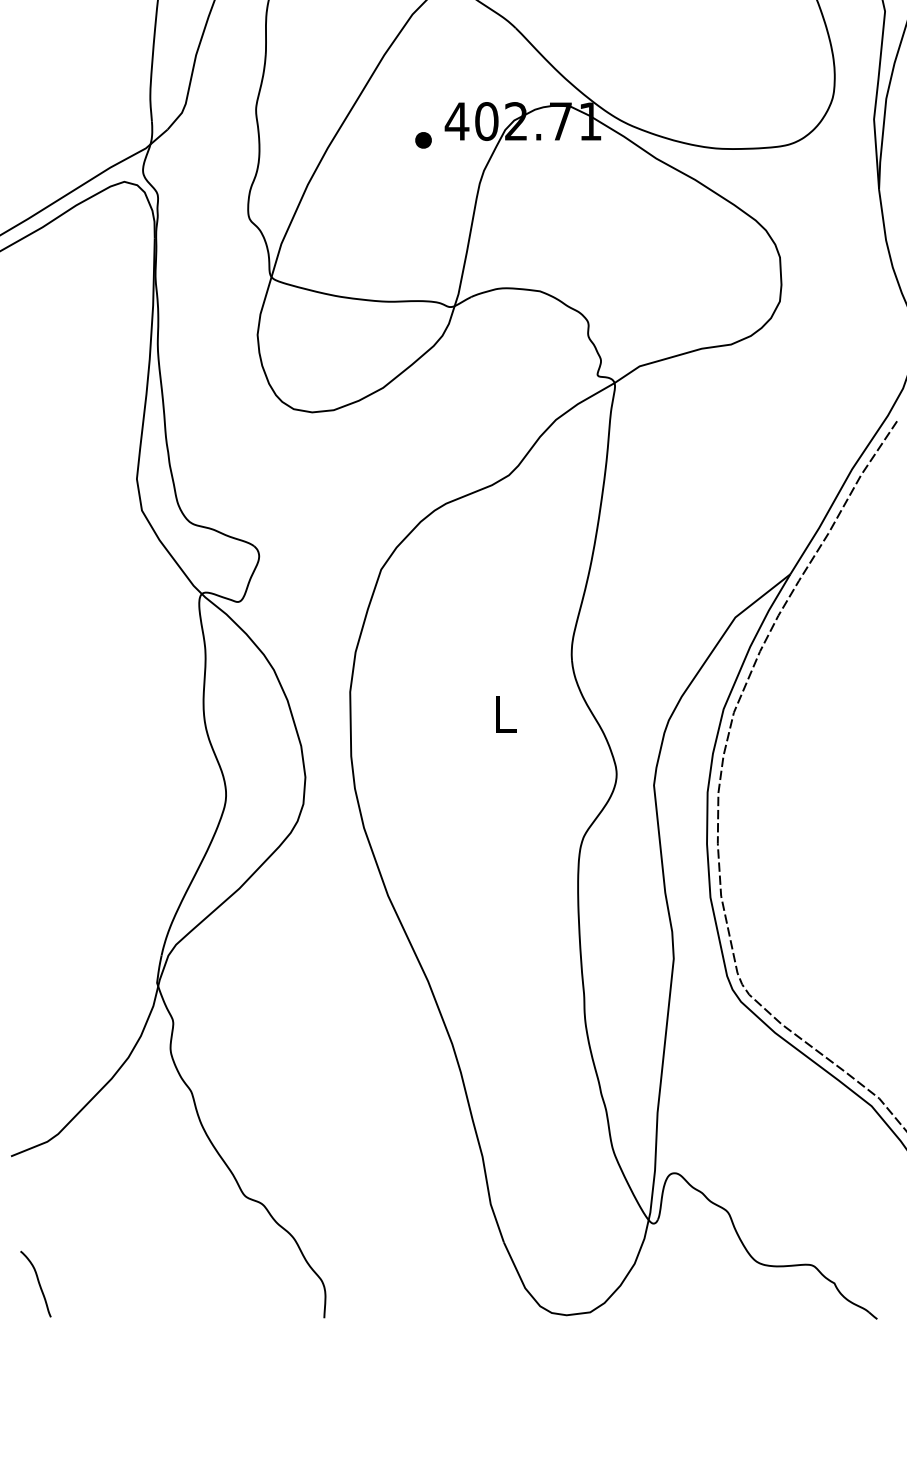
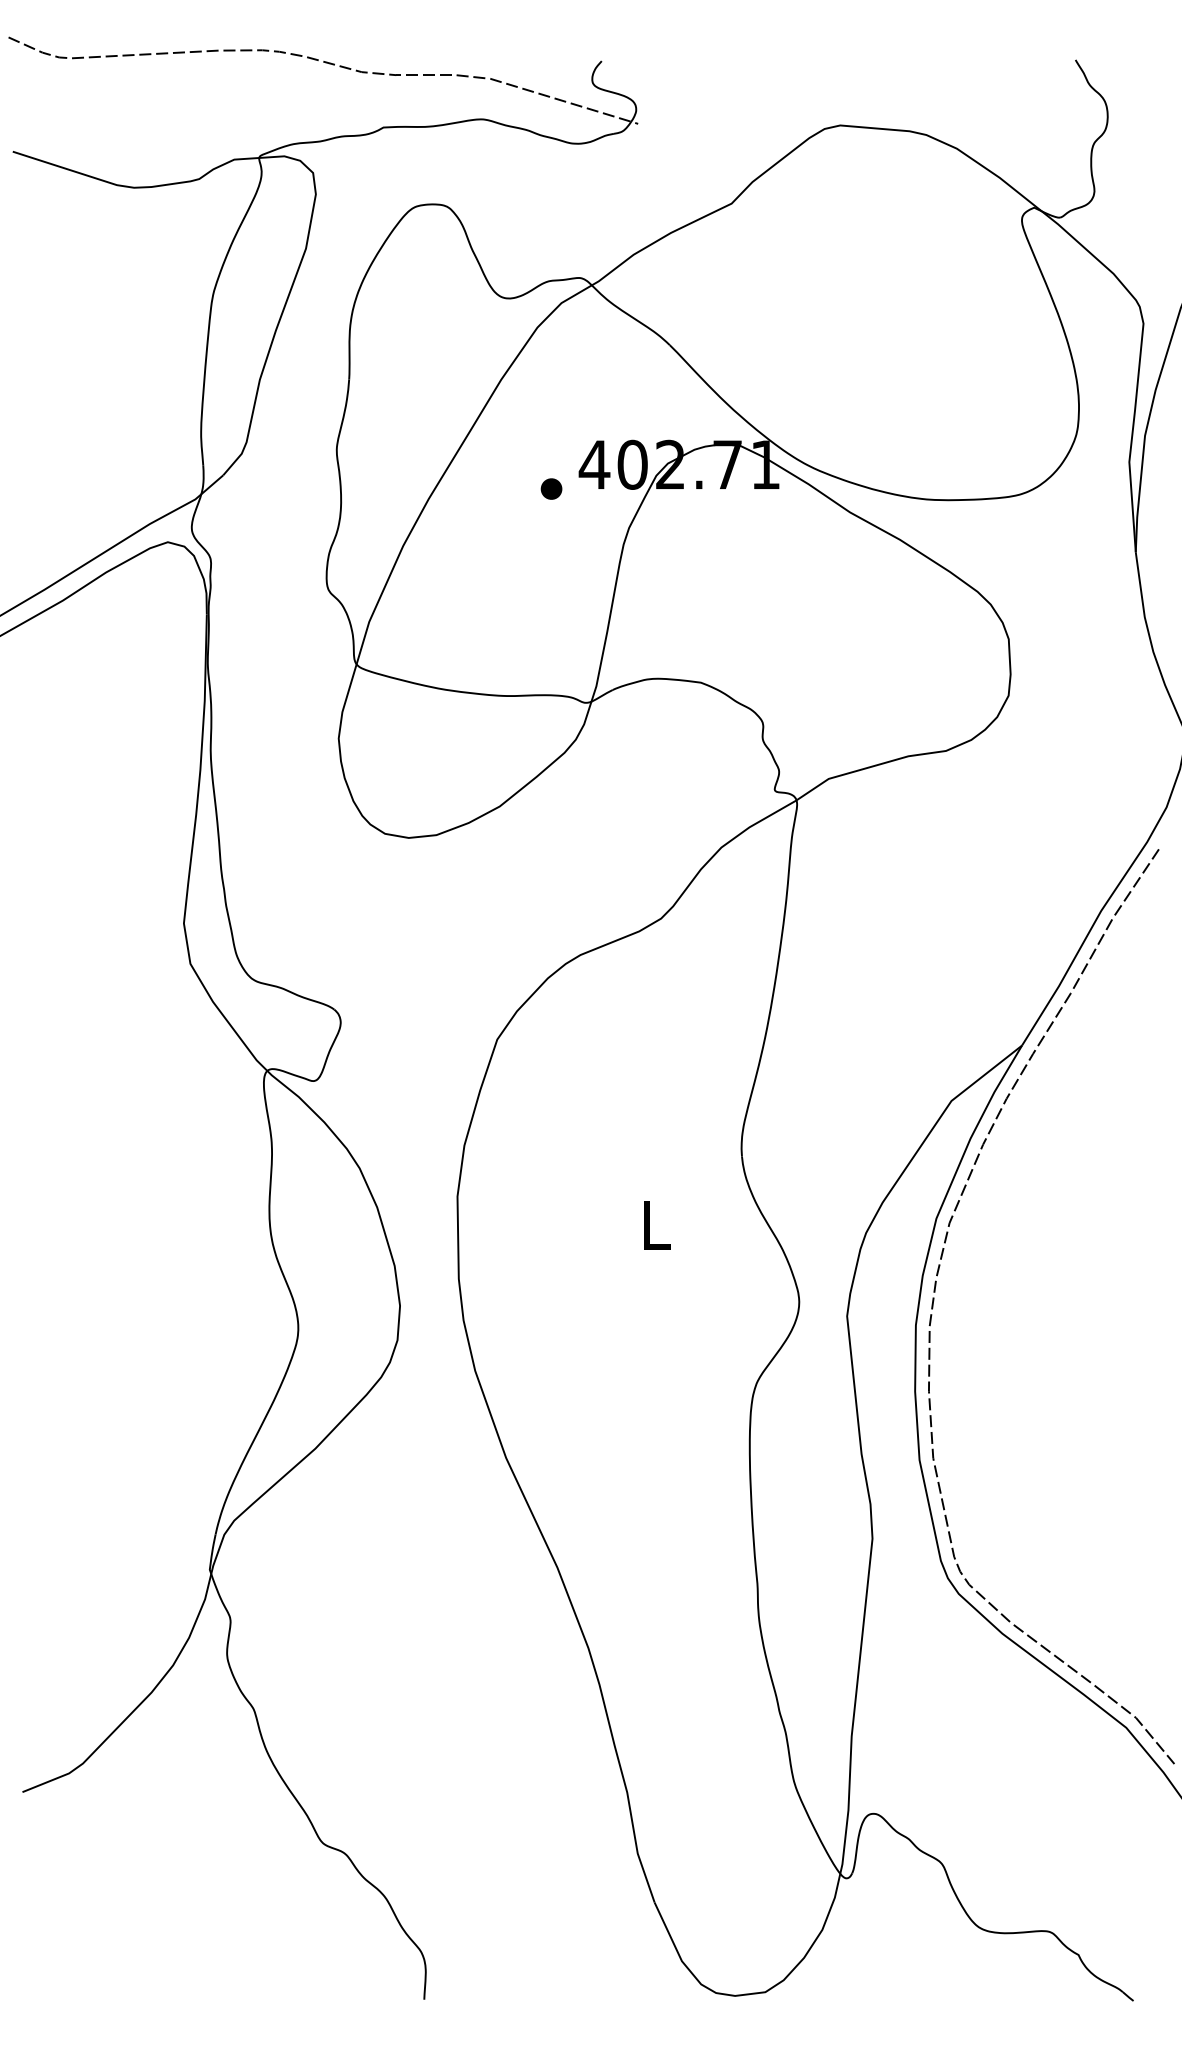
curve: (38, 1283) -> (57, 1955), removed

